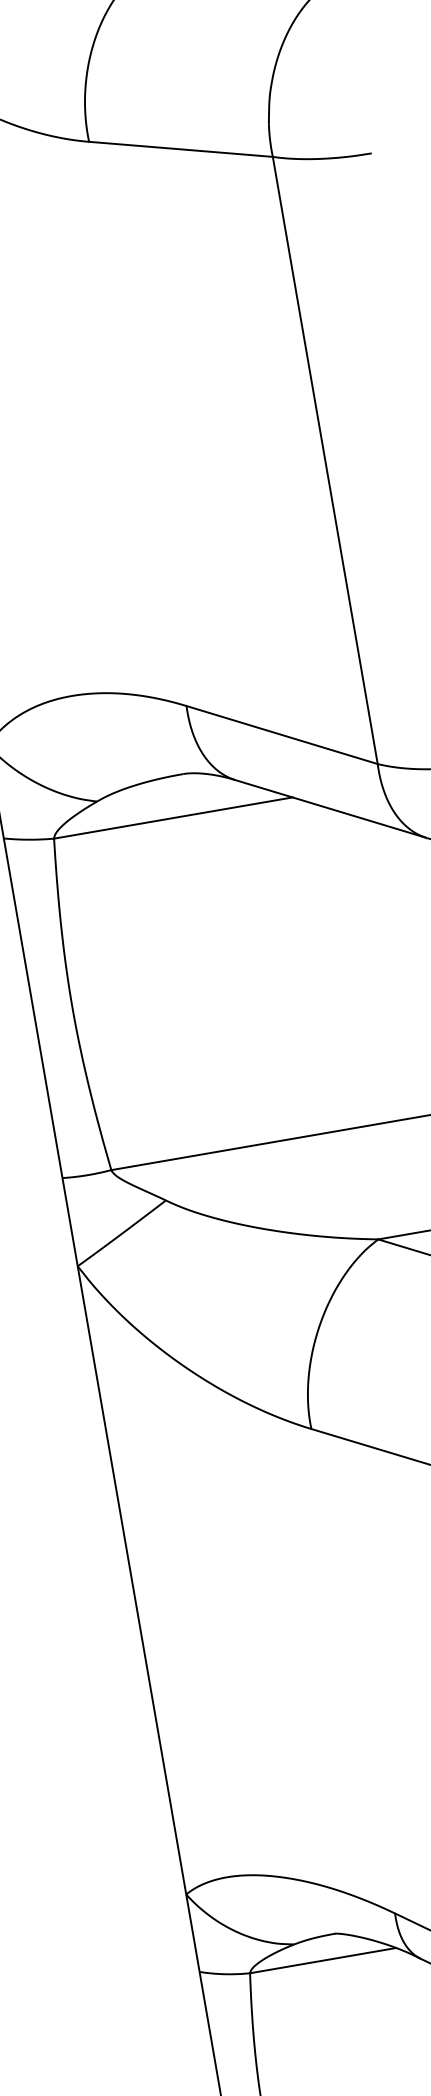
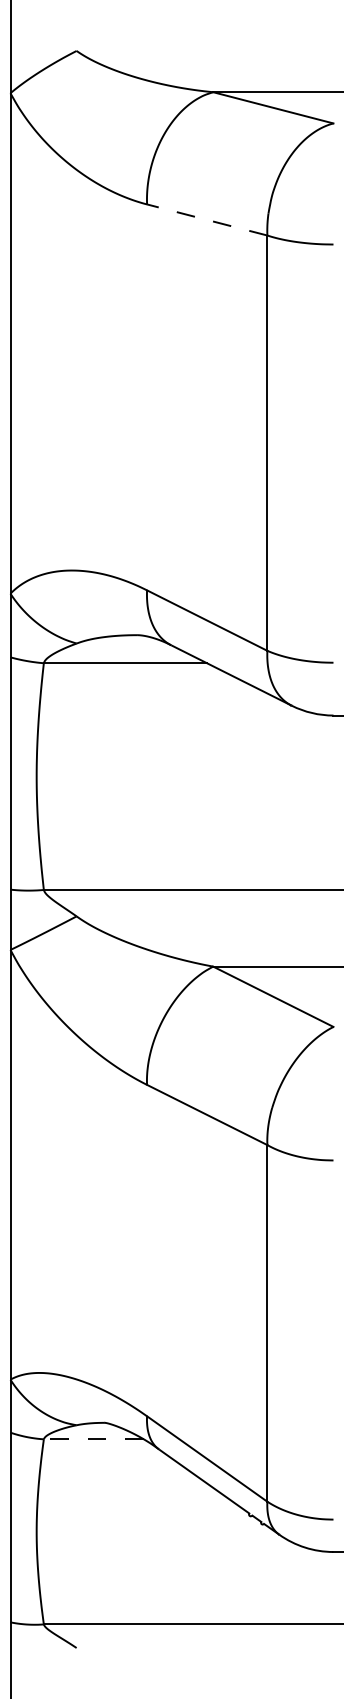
line: (179, 148) -> (206, 219), solid -> dashed
line: (322, 1960) -> (93, 1439), solid -> dashed

